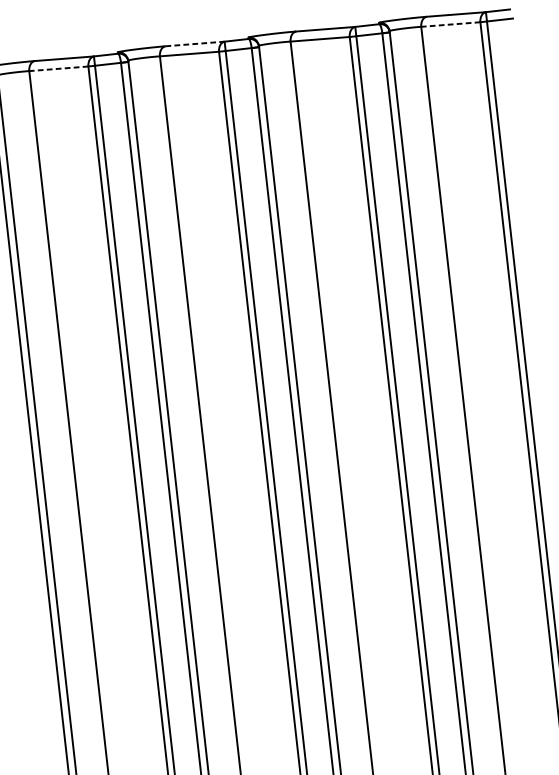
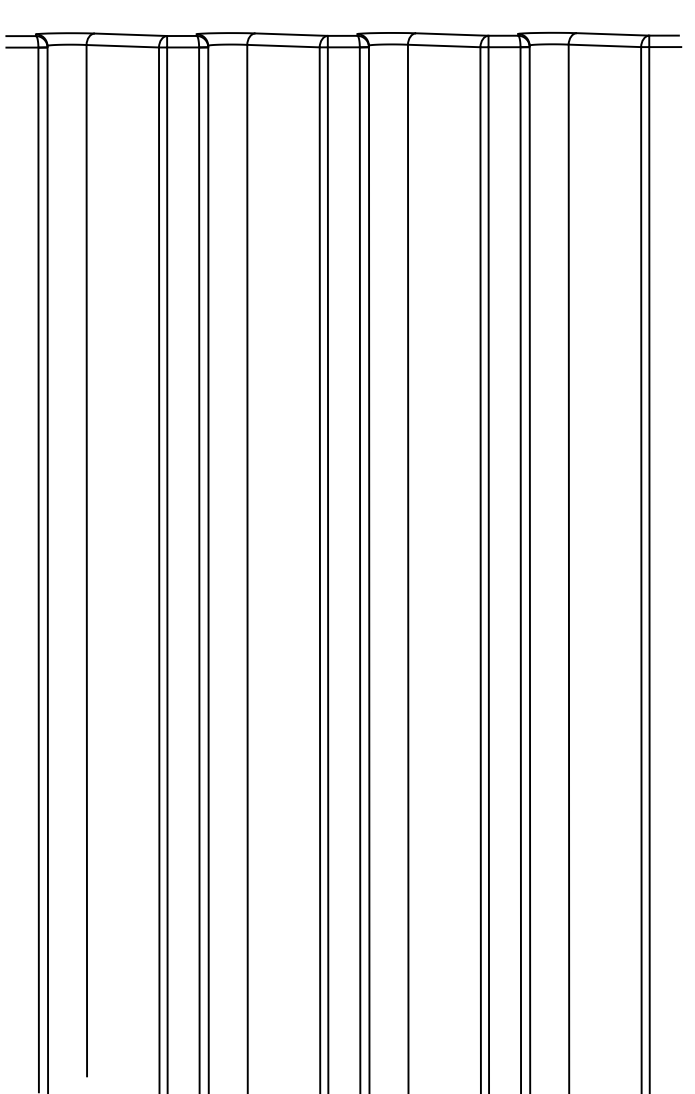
line: (450, 24) -> (604, 45), dashed -> solid
line: (195, 43) -> (292, 34), dashed -> solid
line: (58, 69) -> (122, 46), dashed -> solid

